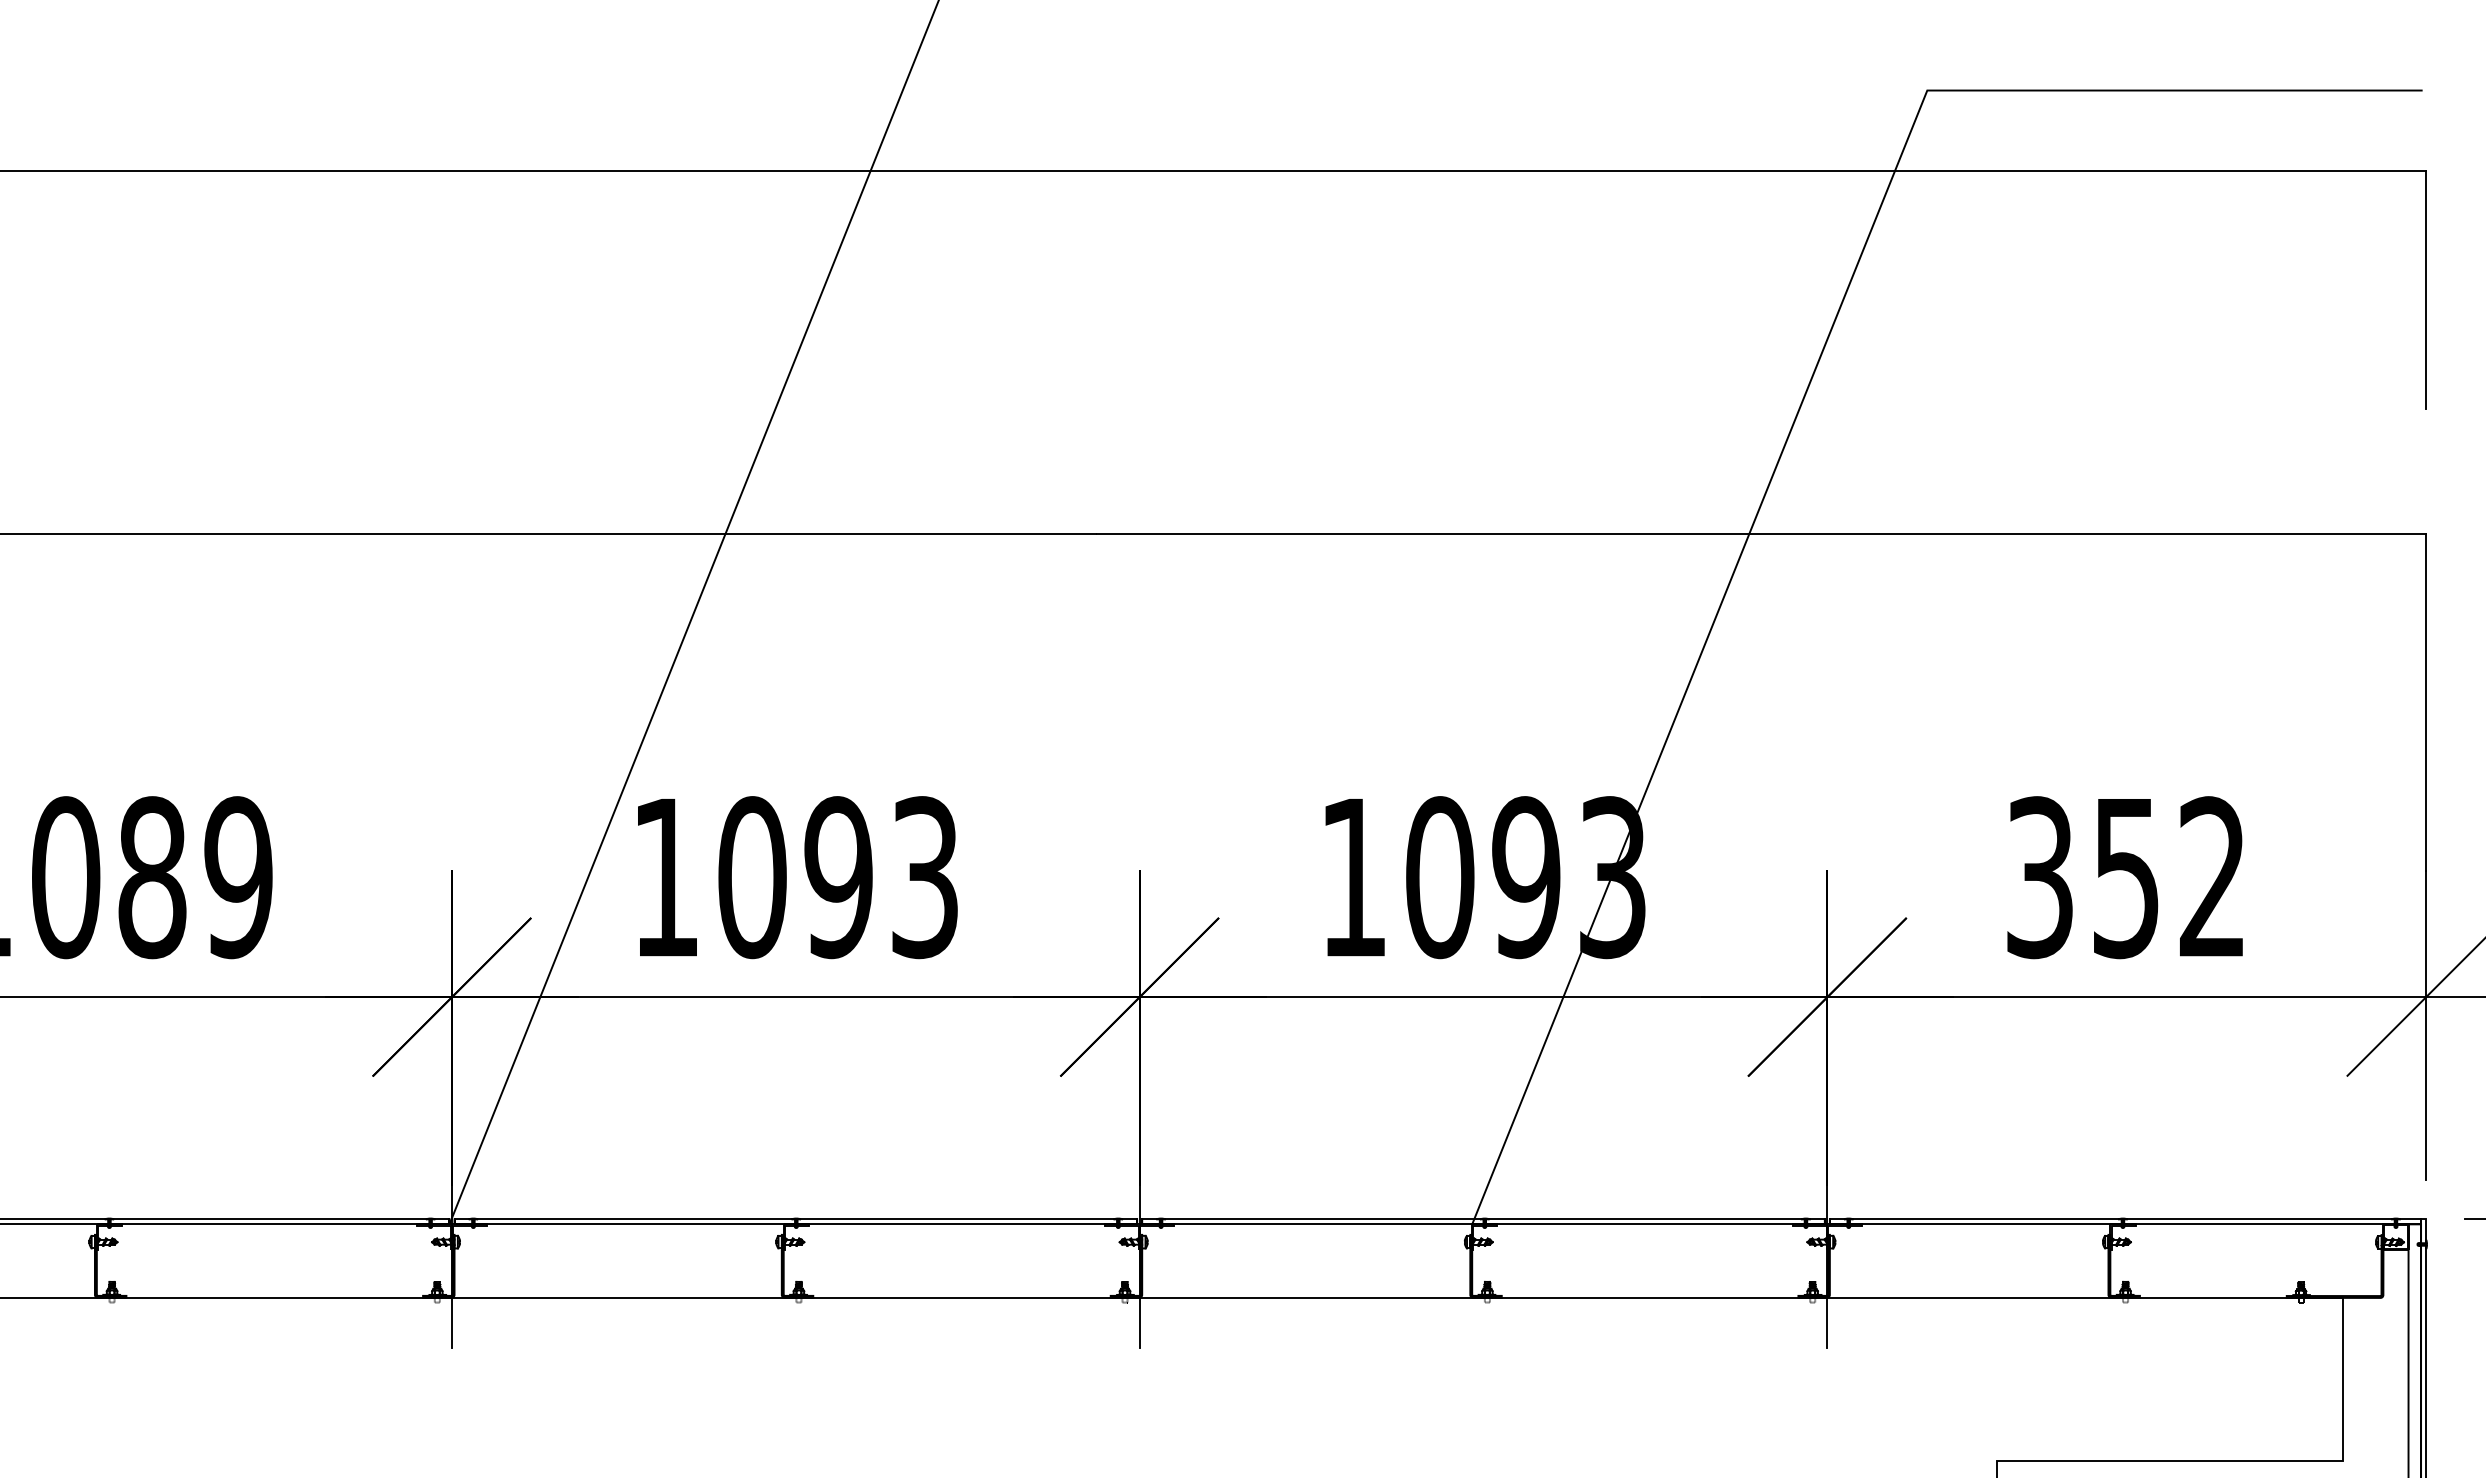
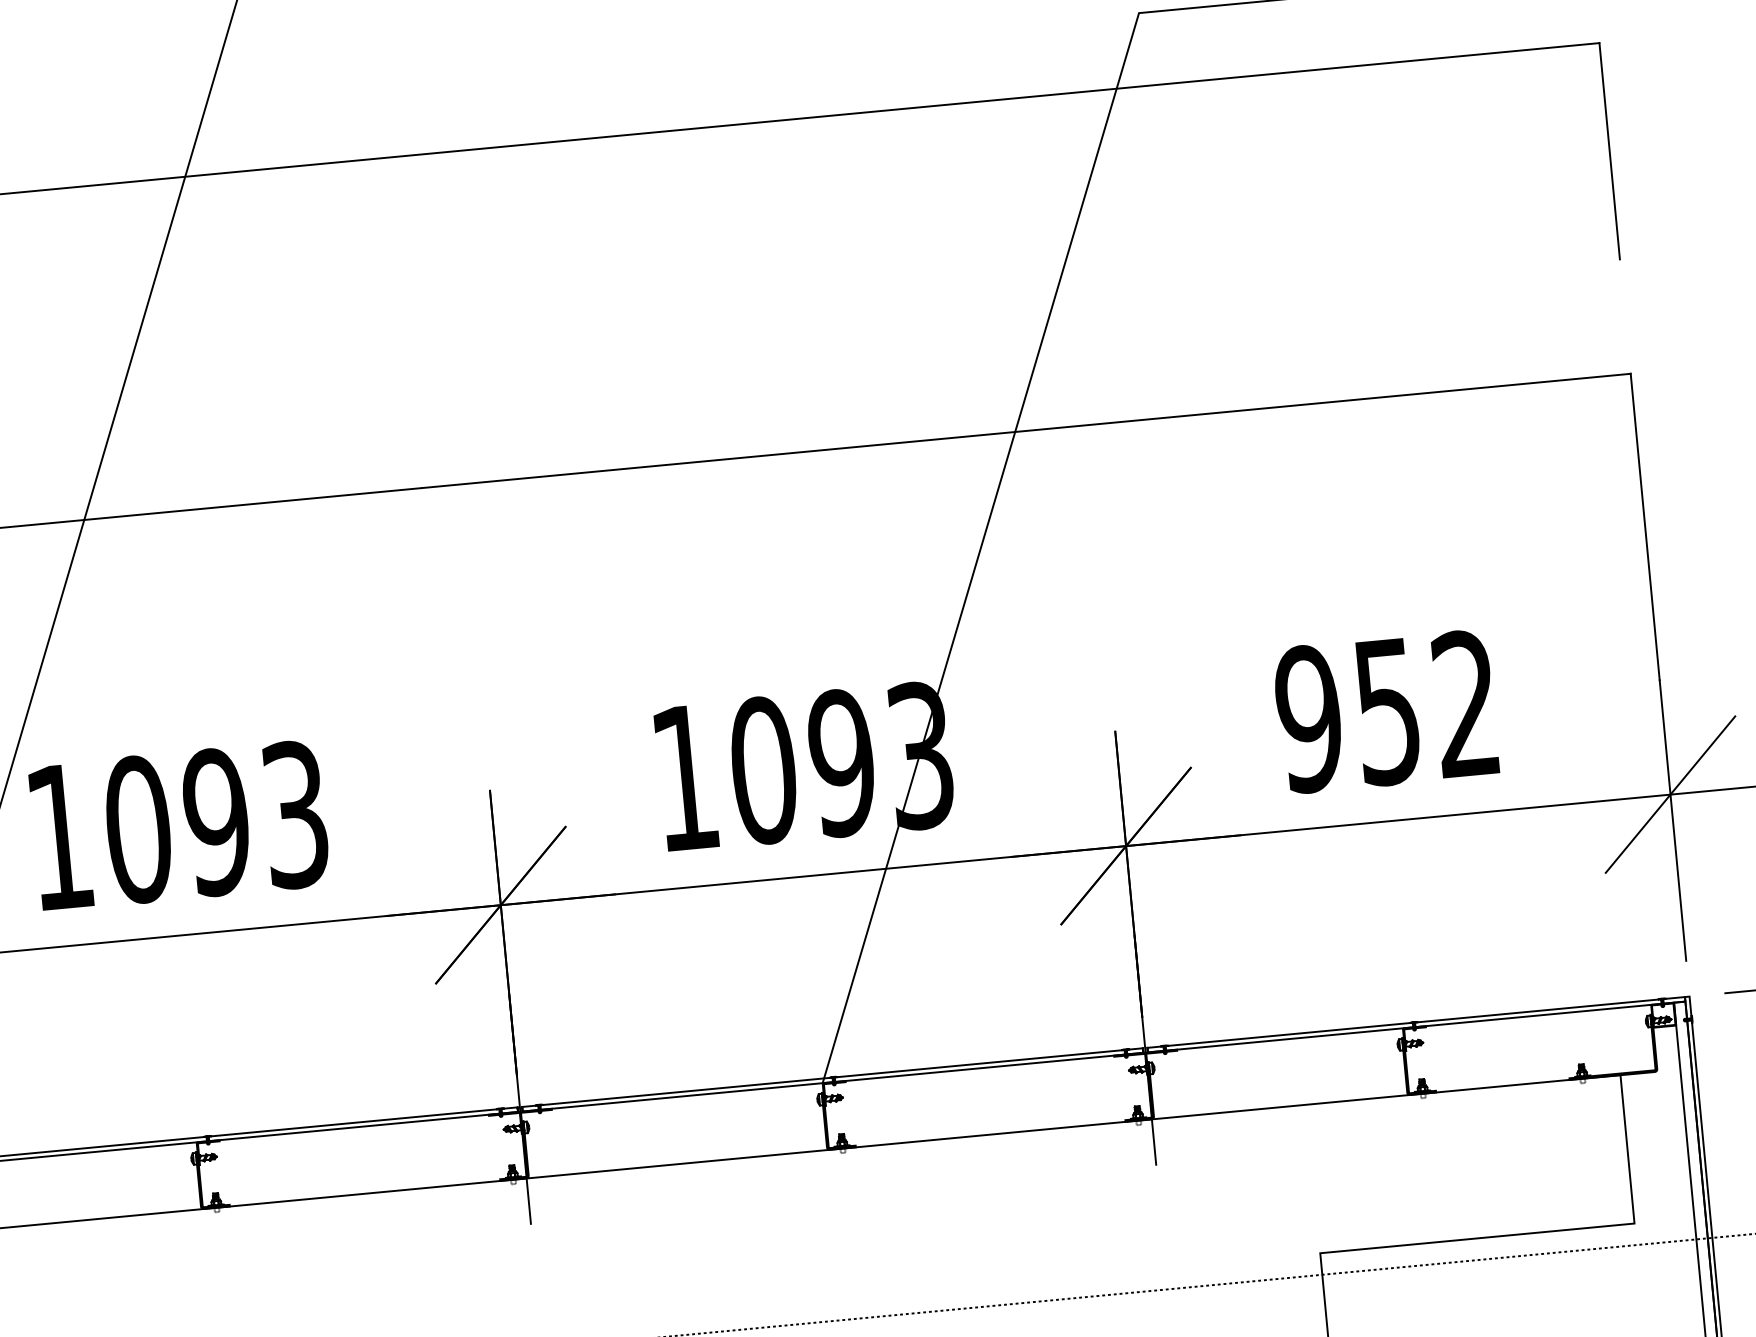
text: (2039, 877) -> (1308, 719), 352 -> 952

